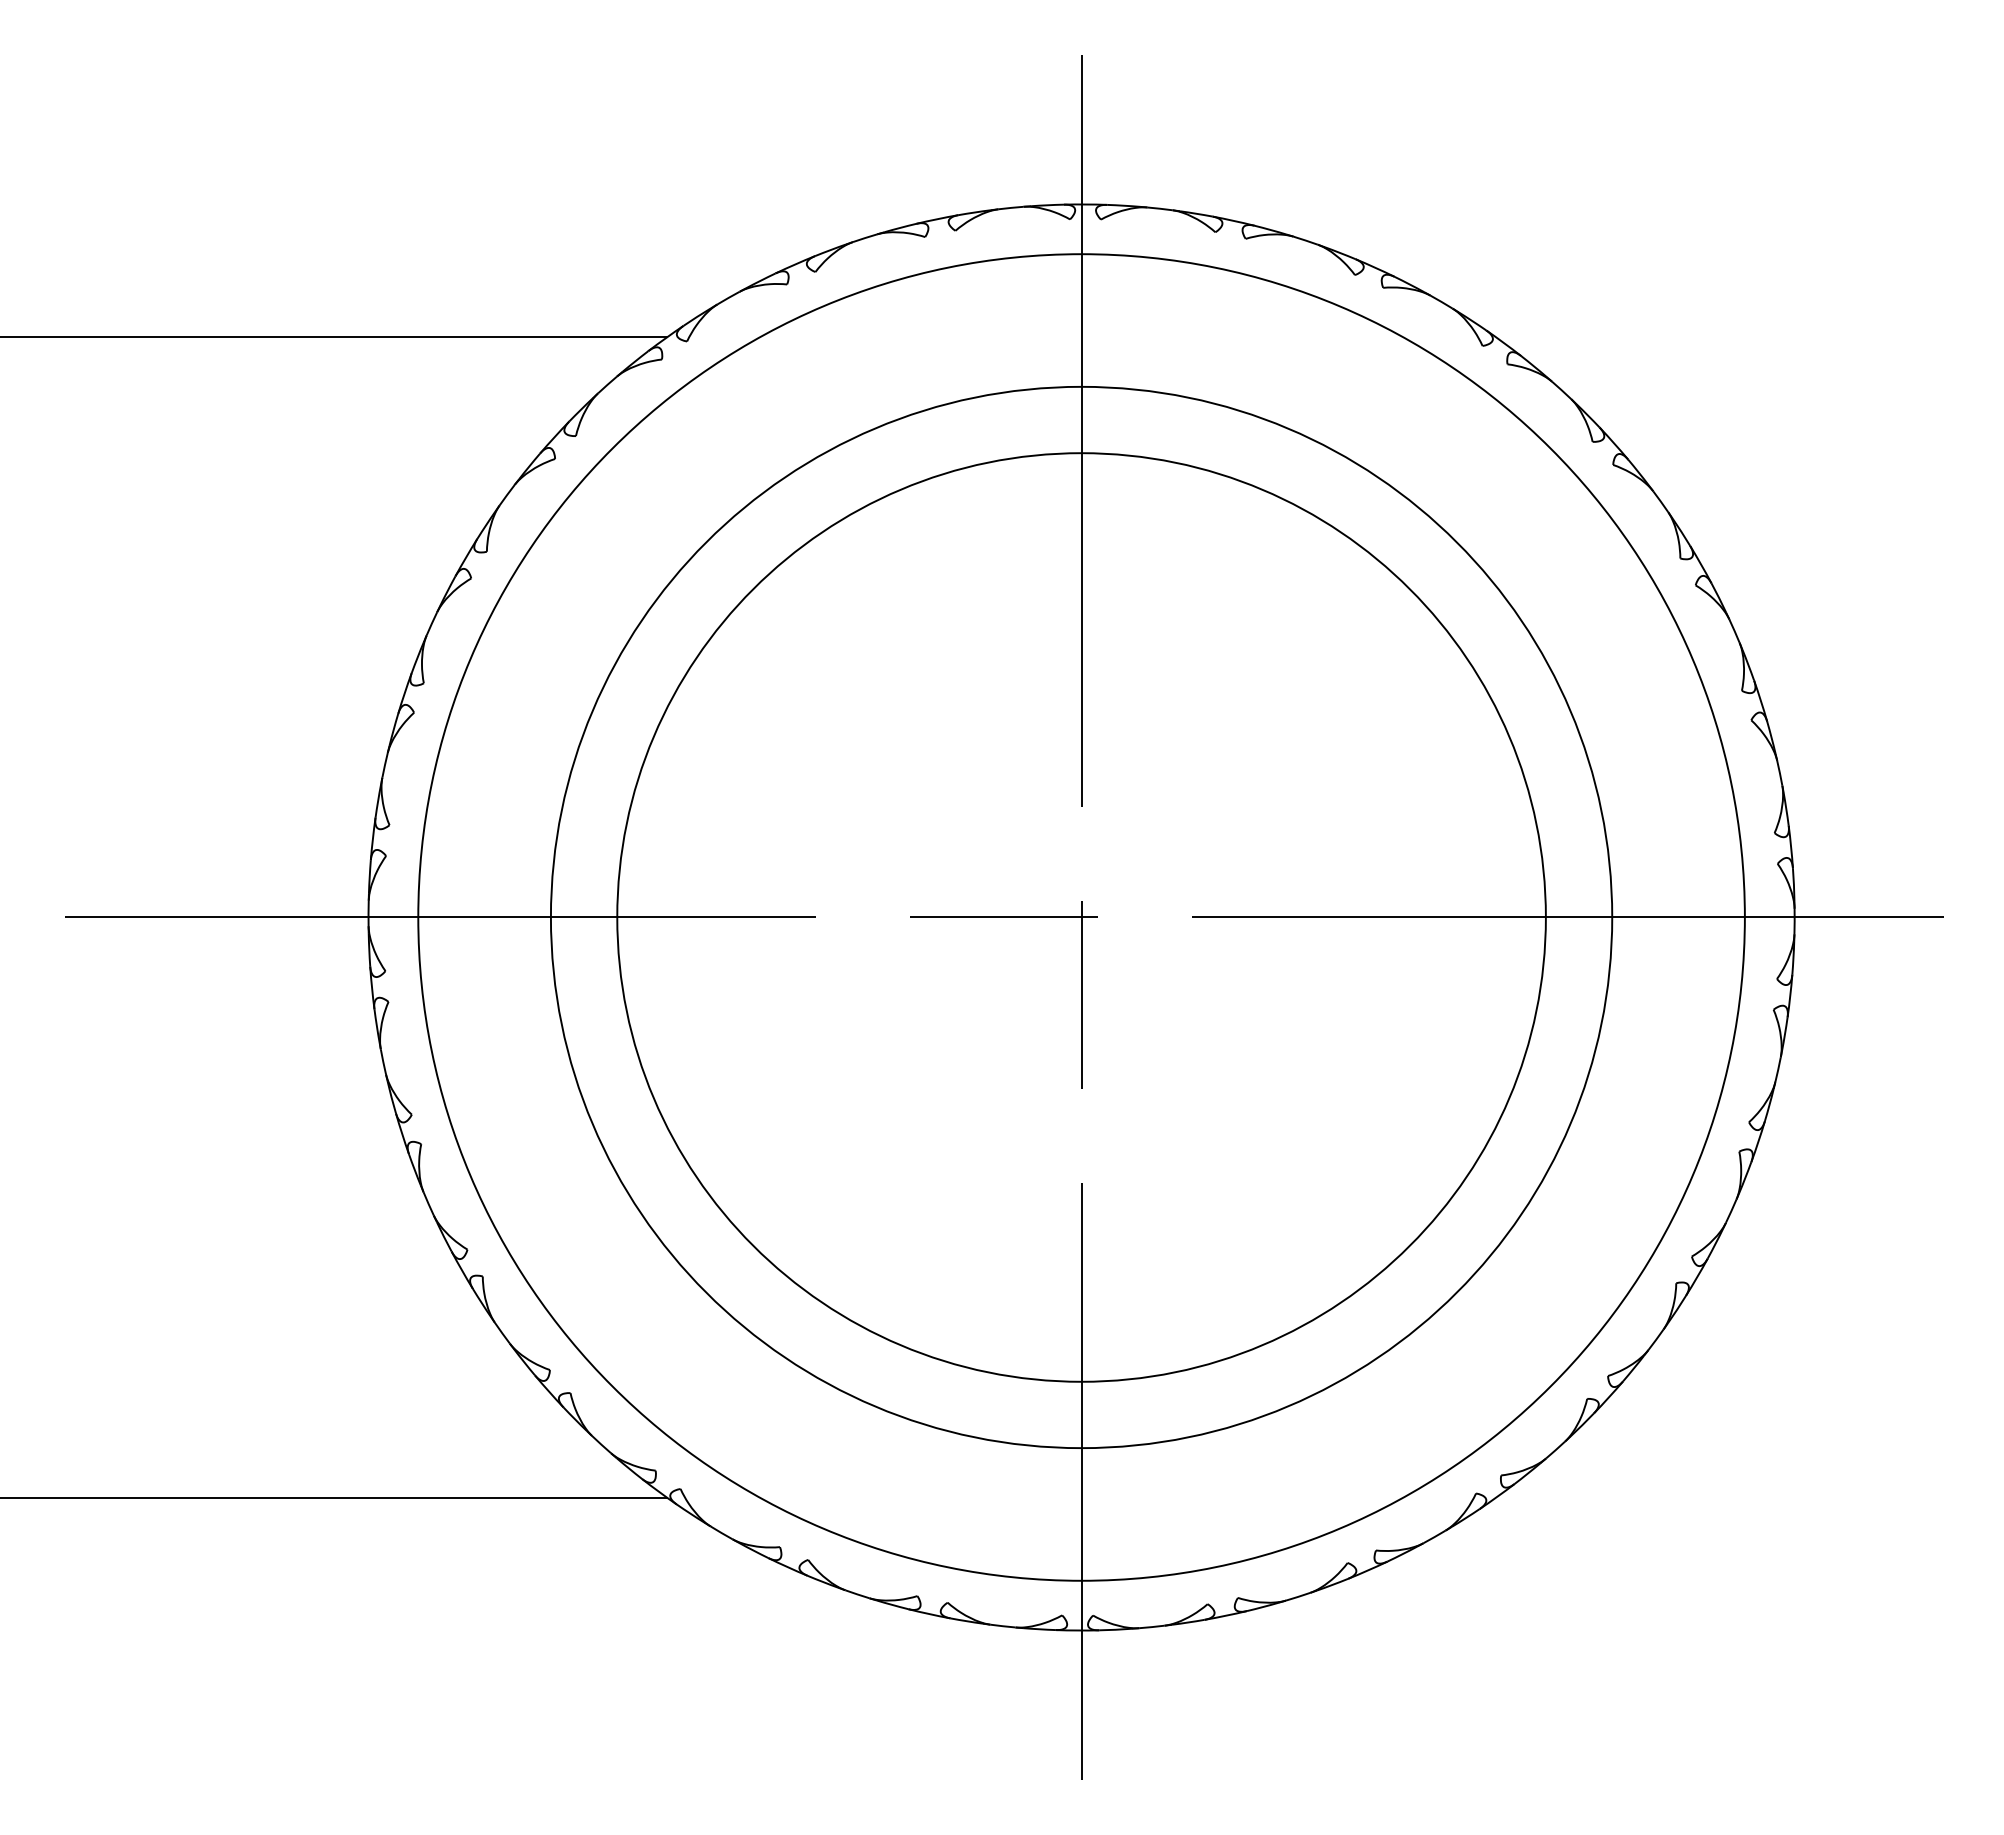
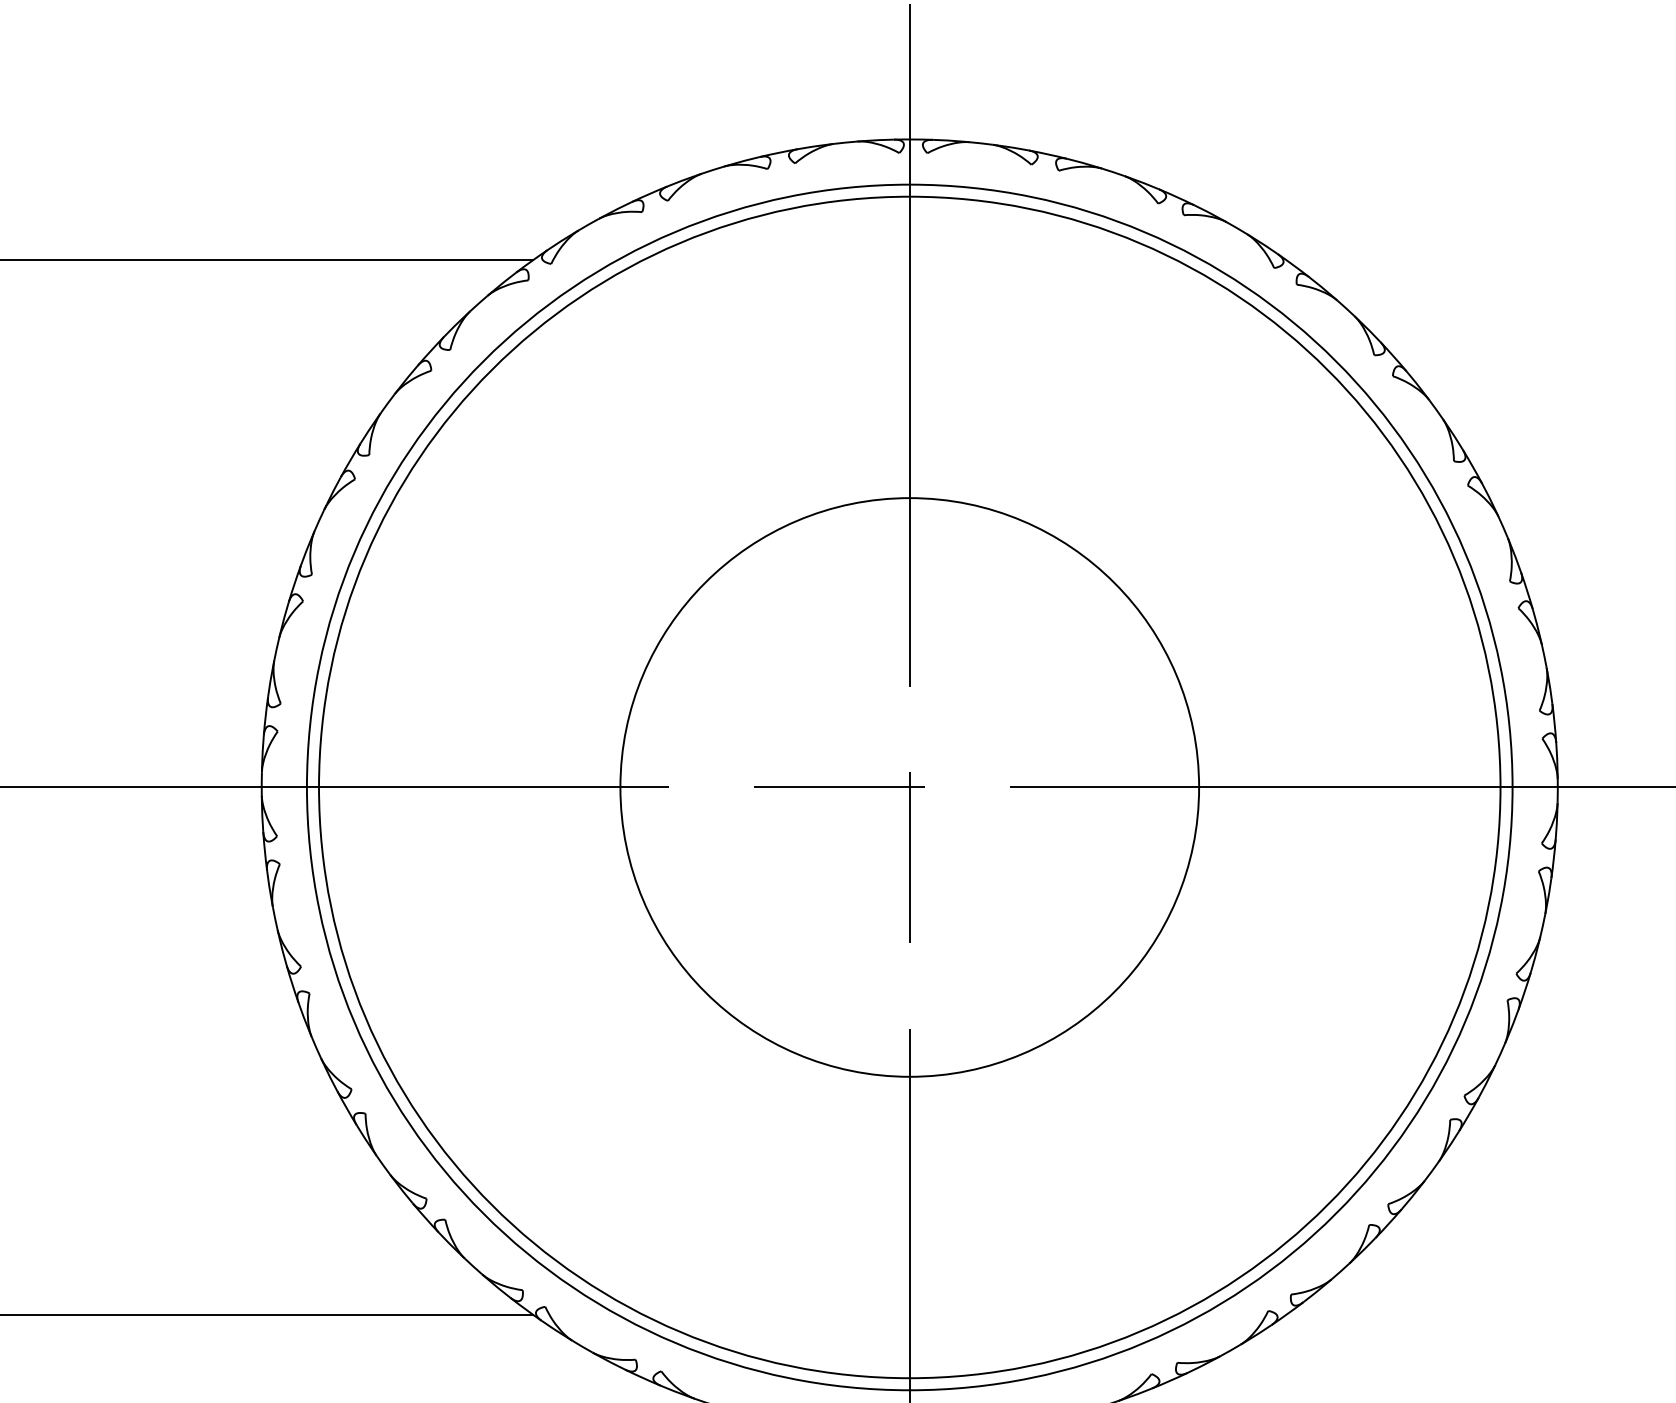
circle: (1081, 917) -> (909, 787), size x0.6
circle: (1081, 917) -> (909, 787), size x1.4

